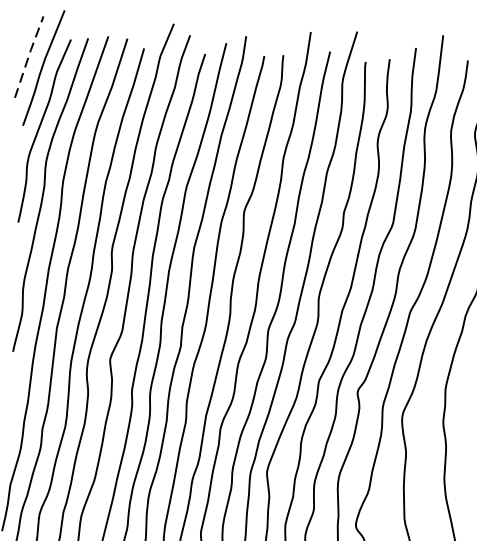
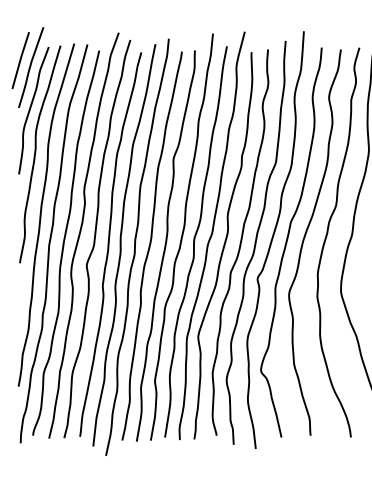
line: (28, 55) -> (20, 59), dashed -> solid

